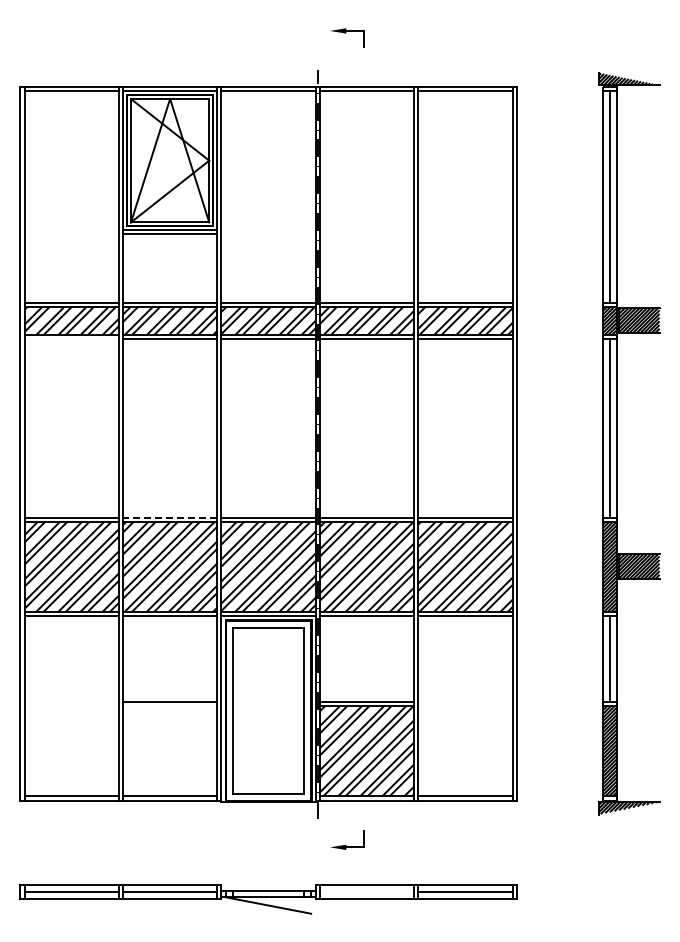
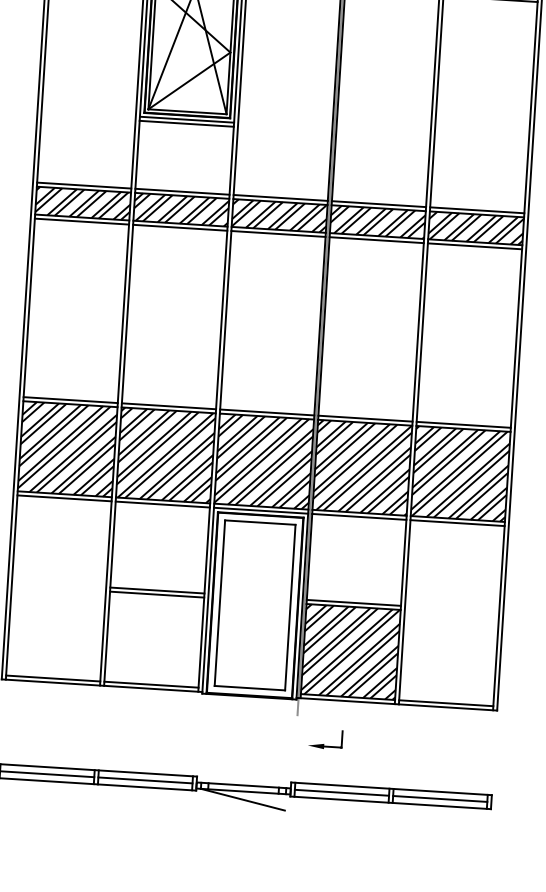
line: (71, 338) -> (81, 221), added
line: (169, 517) -> (168, 406), dashed -> solid
line: (169, 706) -> (156, 594), added
line: (366, 892) -> (341, 792), added

